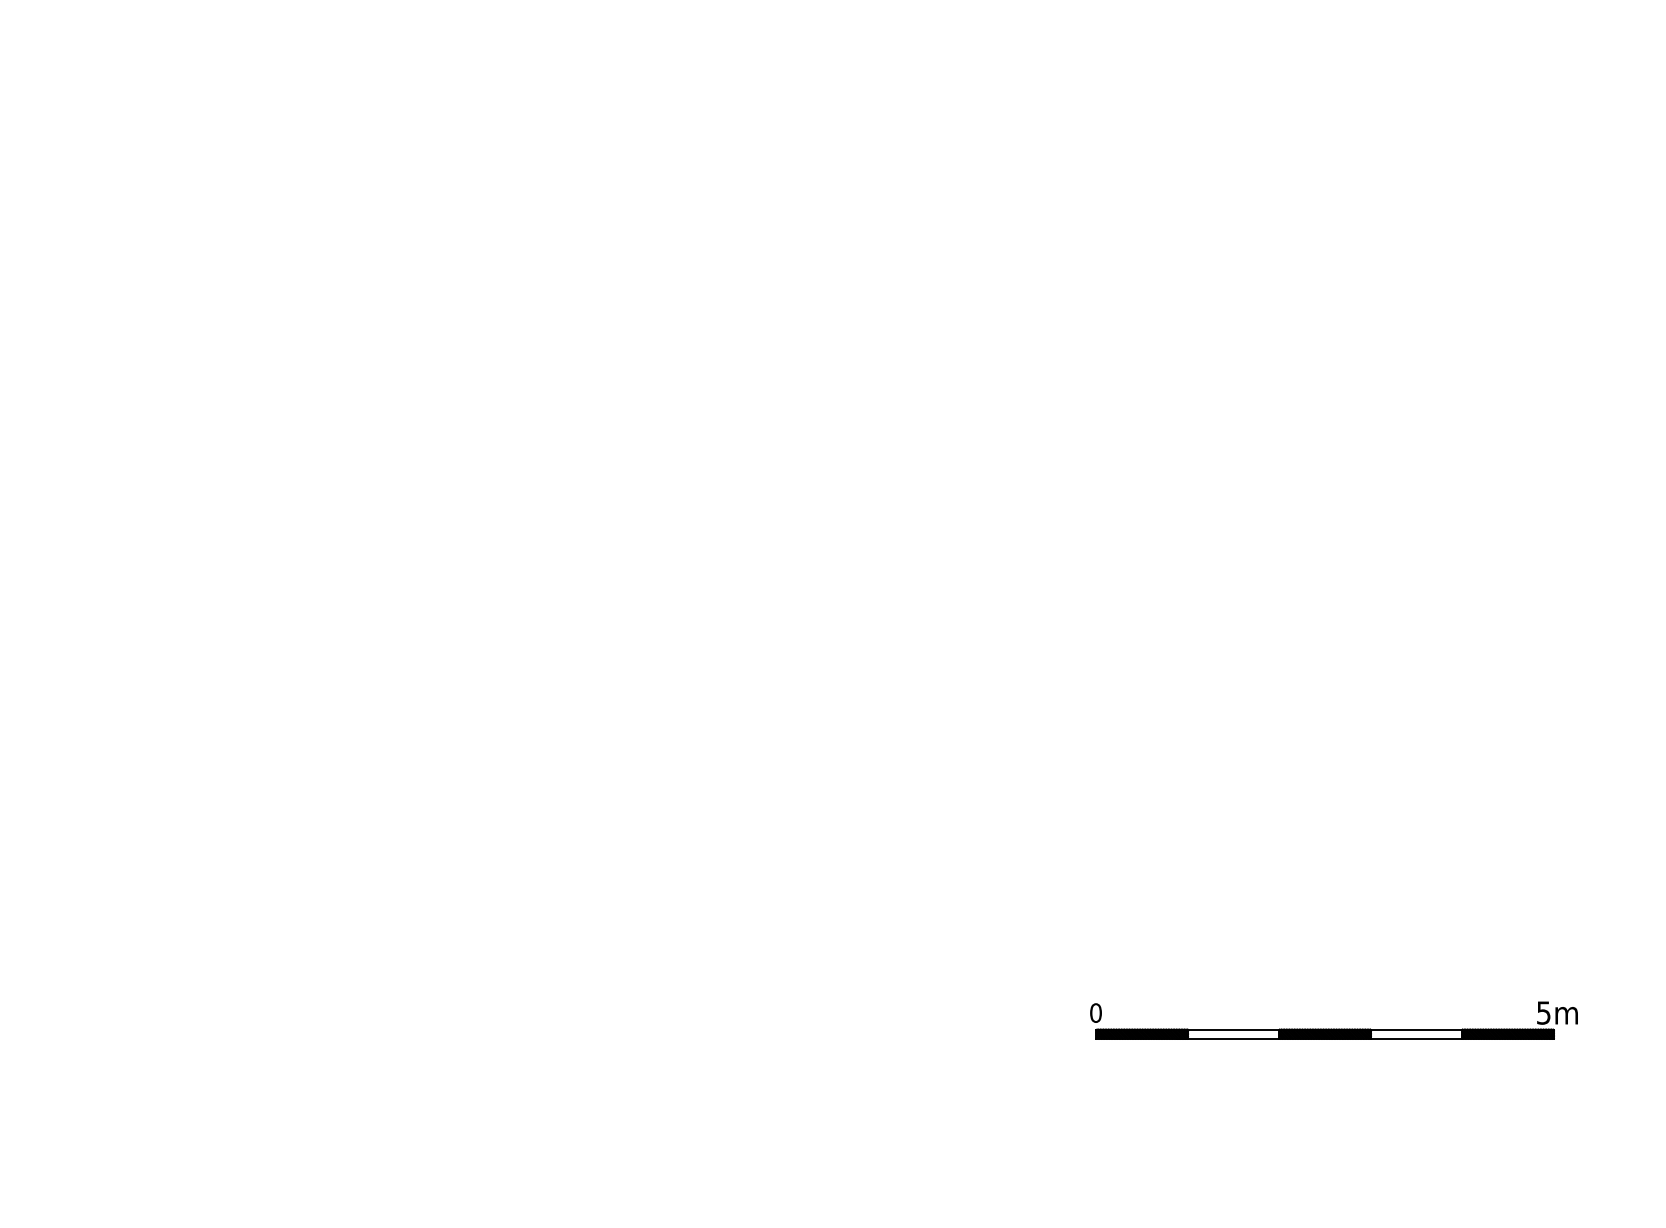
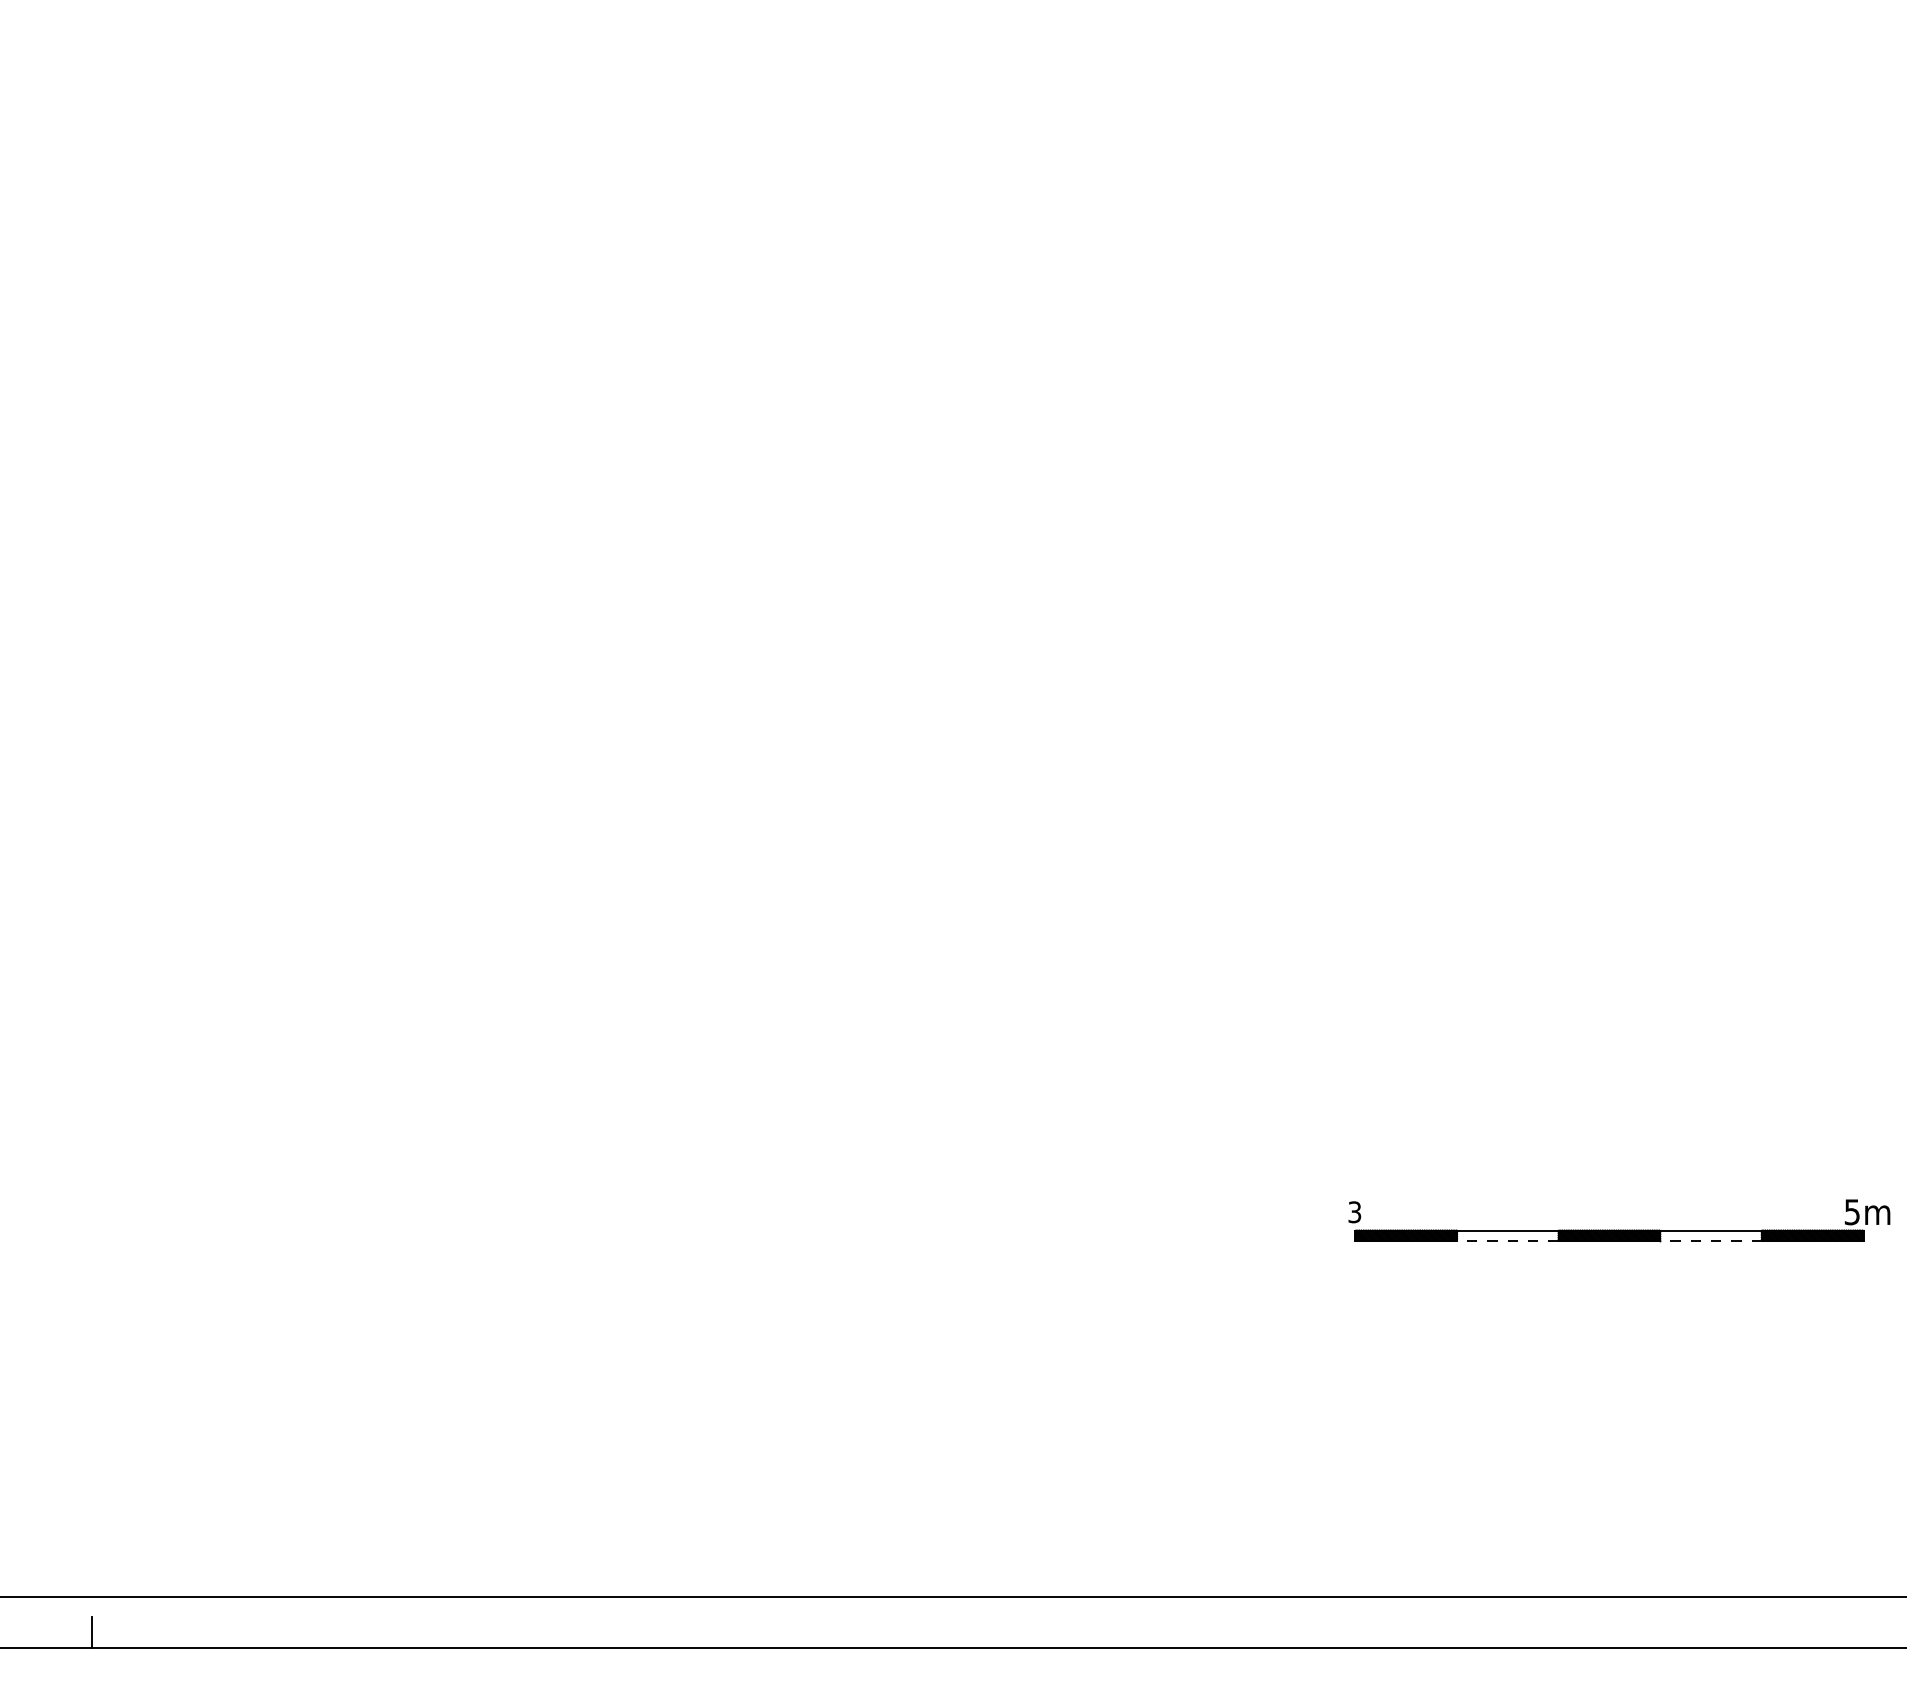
text: (1095, 1013) -> (1354, 1212), 0 -> 3
line: (1228, 1038) -> (1501, 1240), solid -> dashed
line: (1417, 1038) -> (1711, 1240), solid -> dashed

